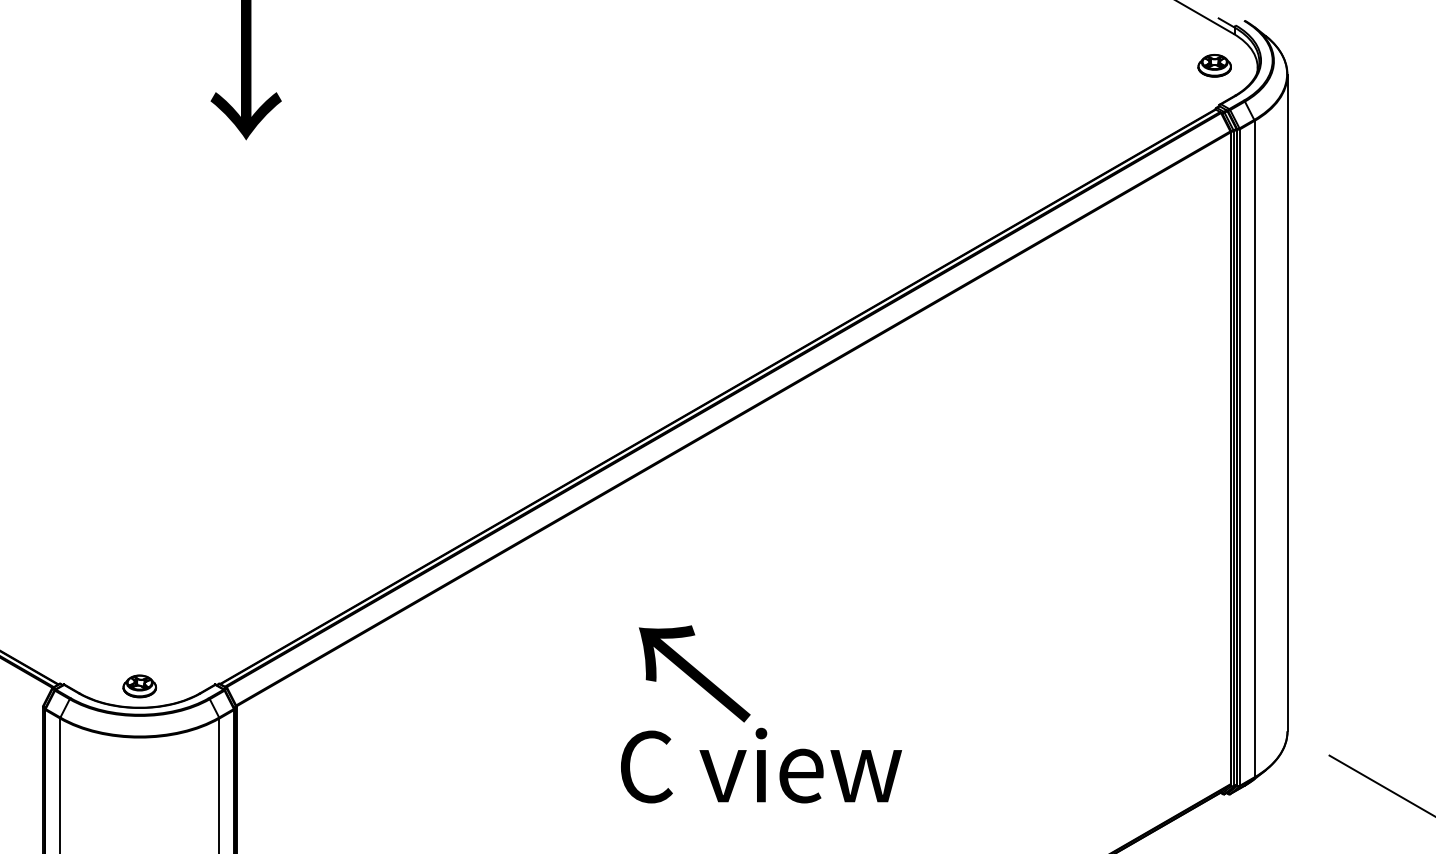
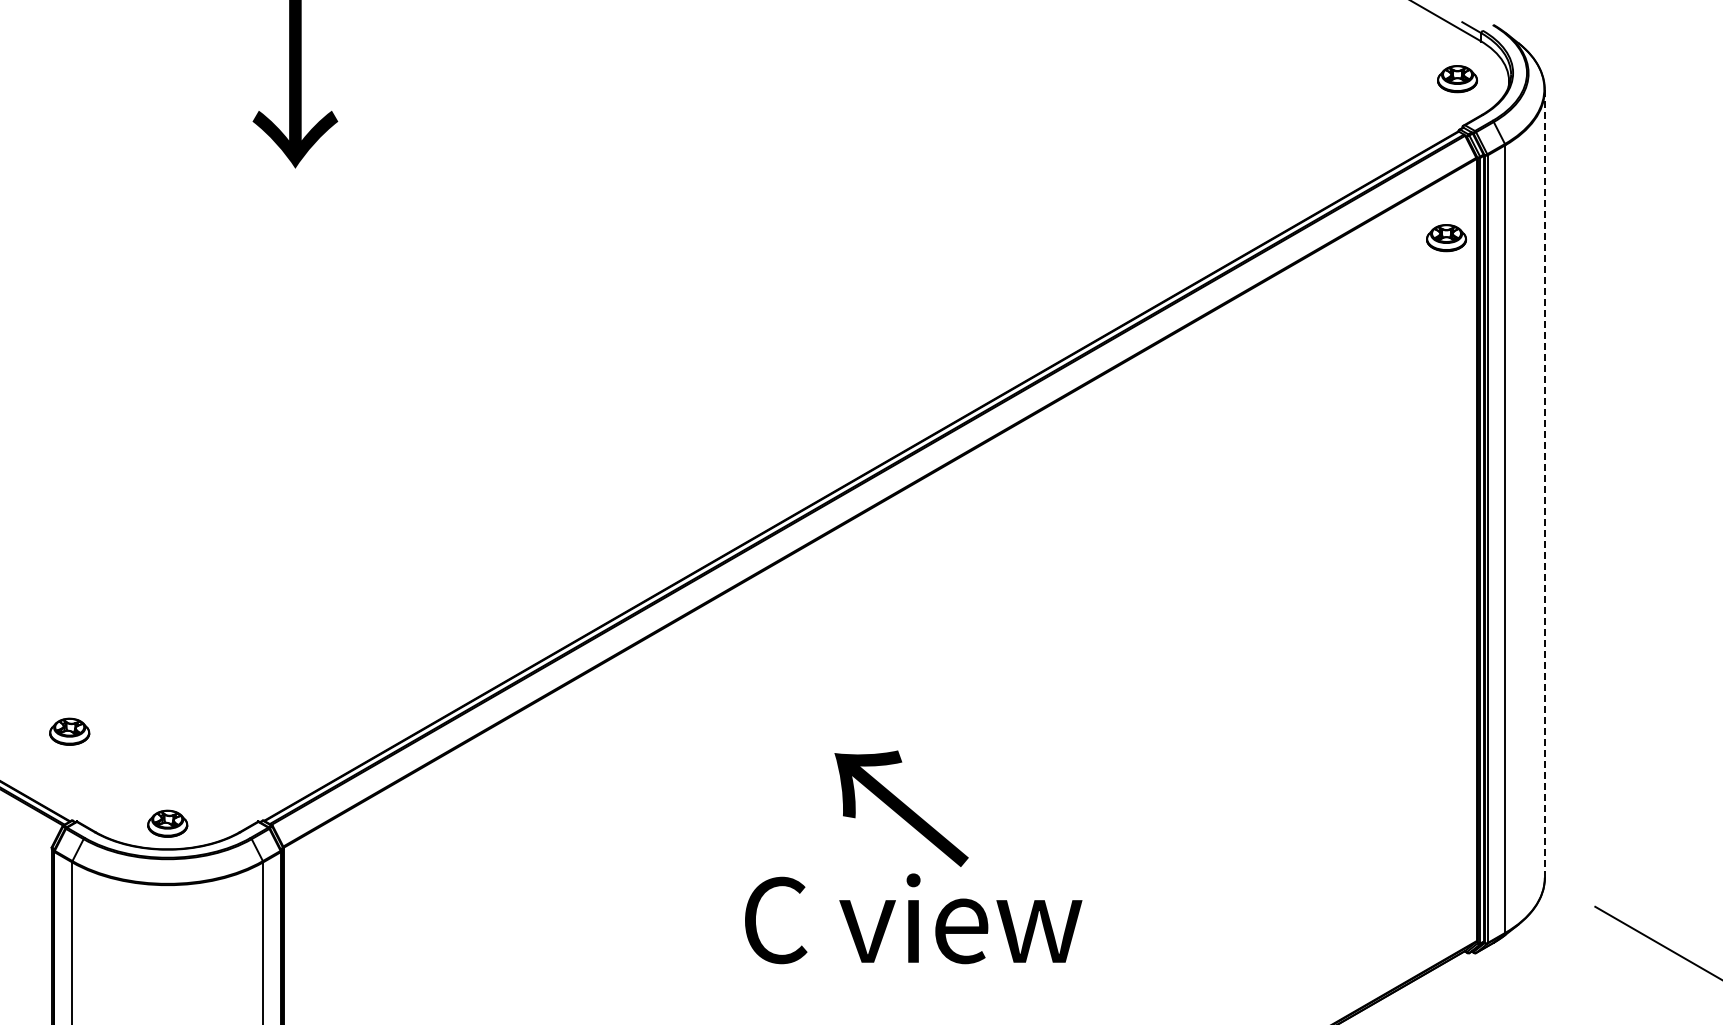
part: (1205, 198) -> (1446, 238), added
line: (1287, 402) -> (1544, 483), solid -> dashed
part: (57, 609) -> (69, 731), added
text: (694, 673) -> (901, 808), moved

